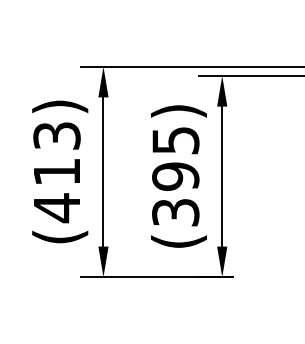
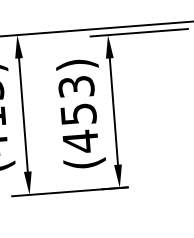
text: (175, 177) -> (78, 114), (395) -> (453)

